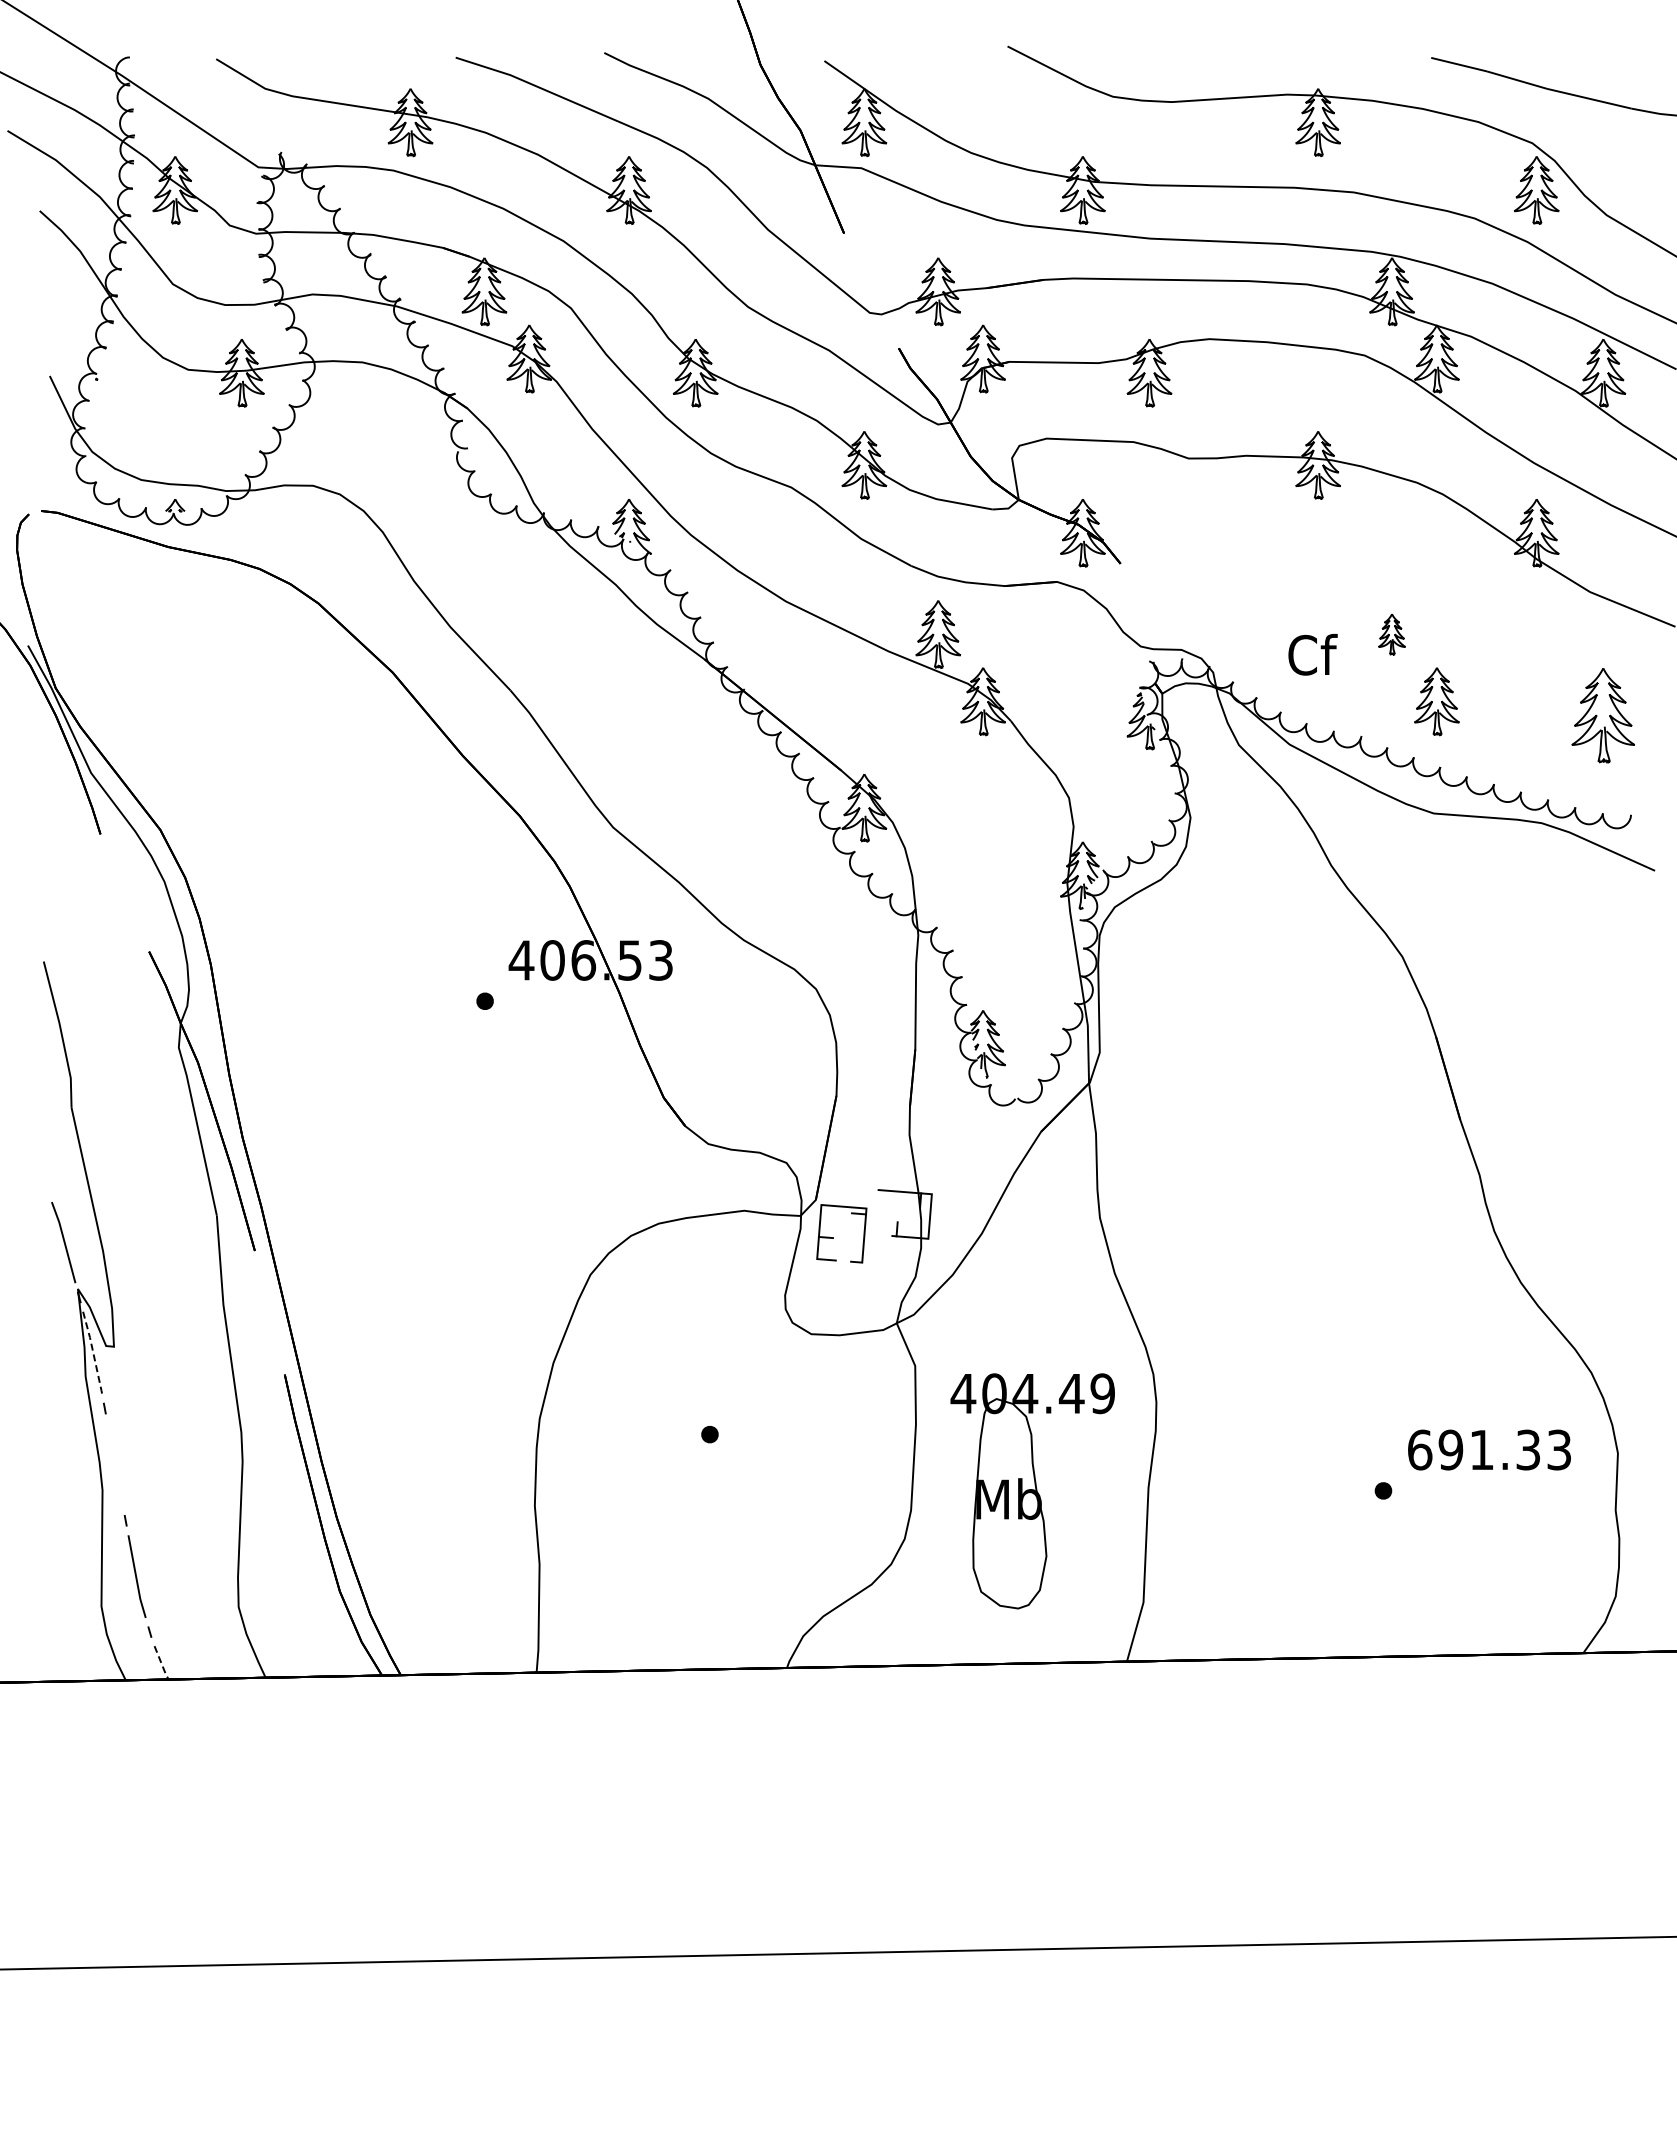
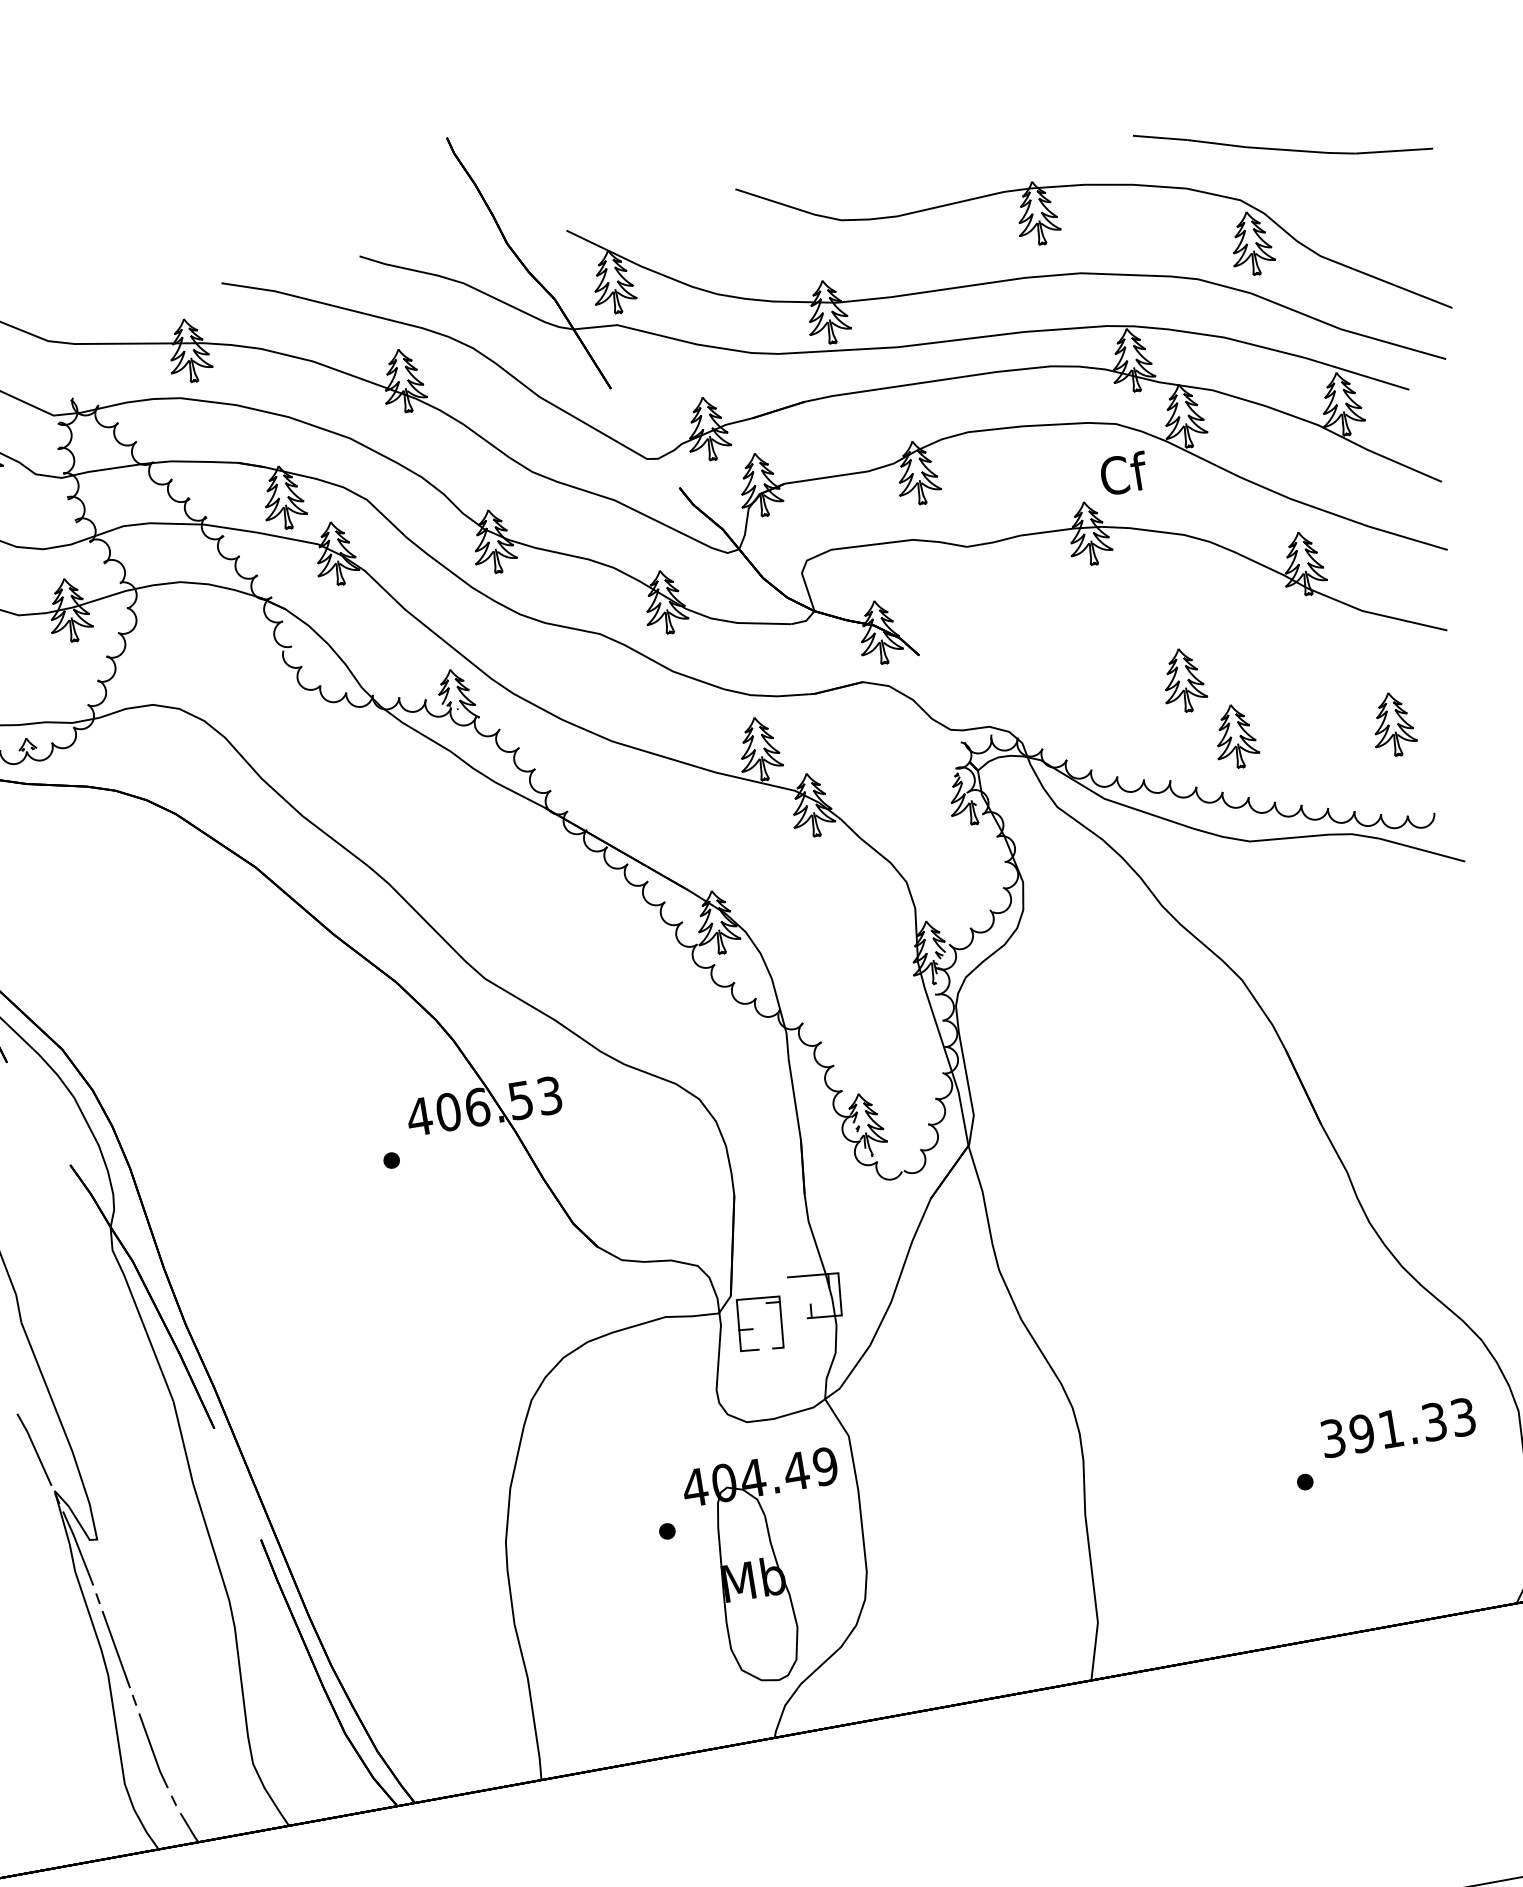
part: (1391, 634) -> (1183, 680), size x1.67
text: (1312, 654) -> (1123, 473), moved
part: (1603, 715) -> (1393, 724), size x0.71
line: (93, 1352) -> (78, 1547), dashed -> solid
text: (1420, 1449) -> (1333, 1437), 691.33 -> 391.33
line: (115, 1464) -> (116, 1649), added
part: (1032, 1491) -> (774, 1568), moved
line: (161, 1663) -> (189, 1828), dashed -> solid

